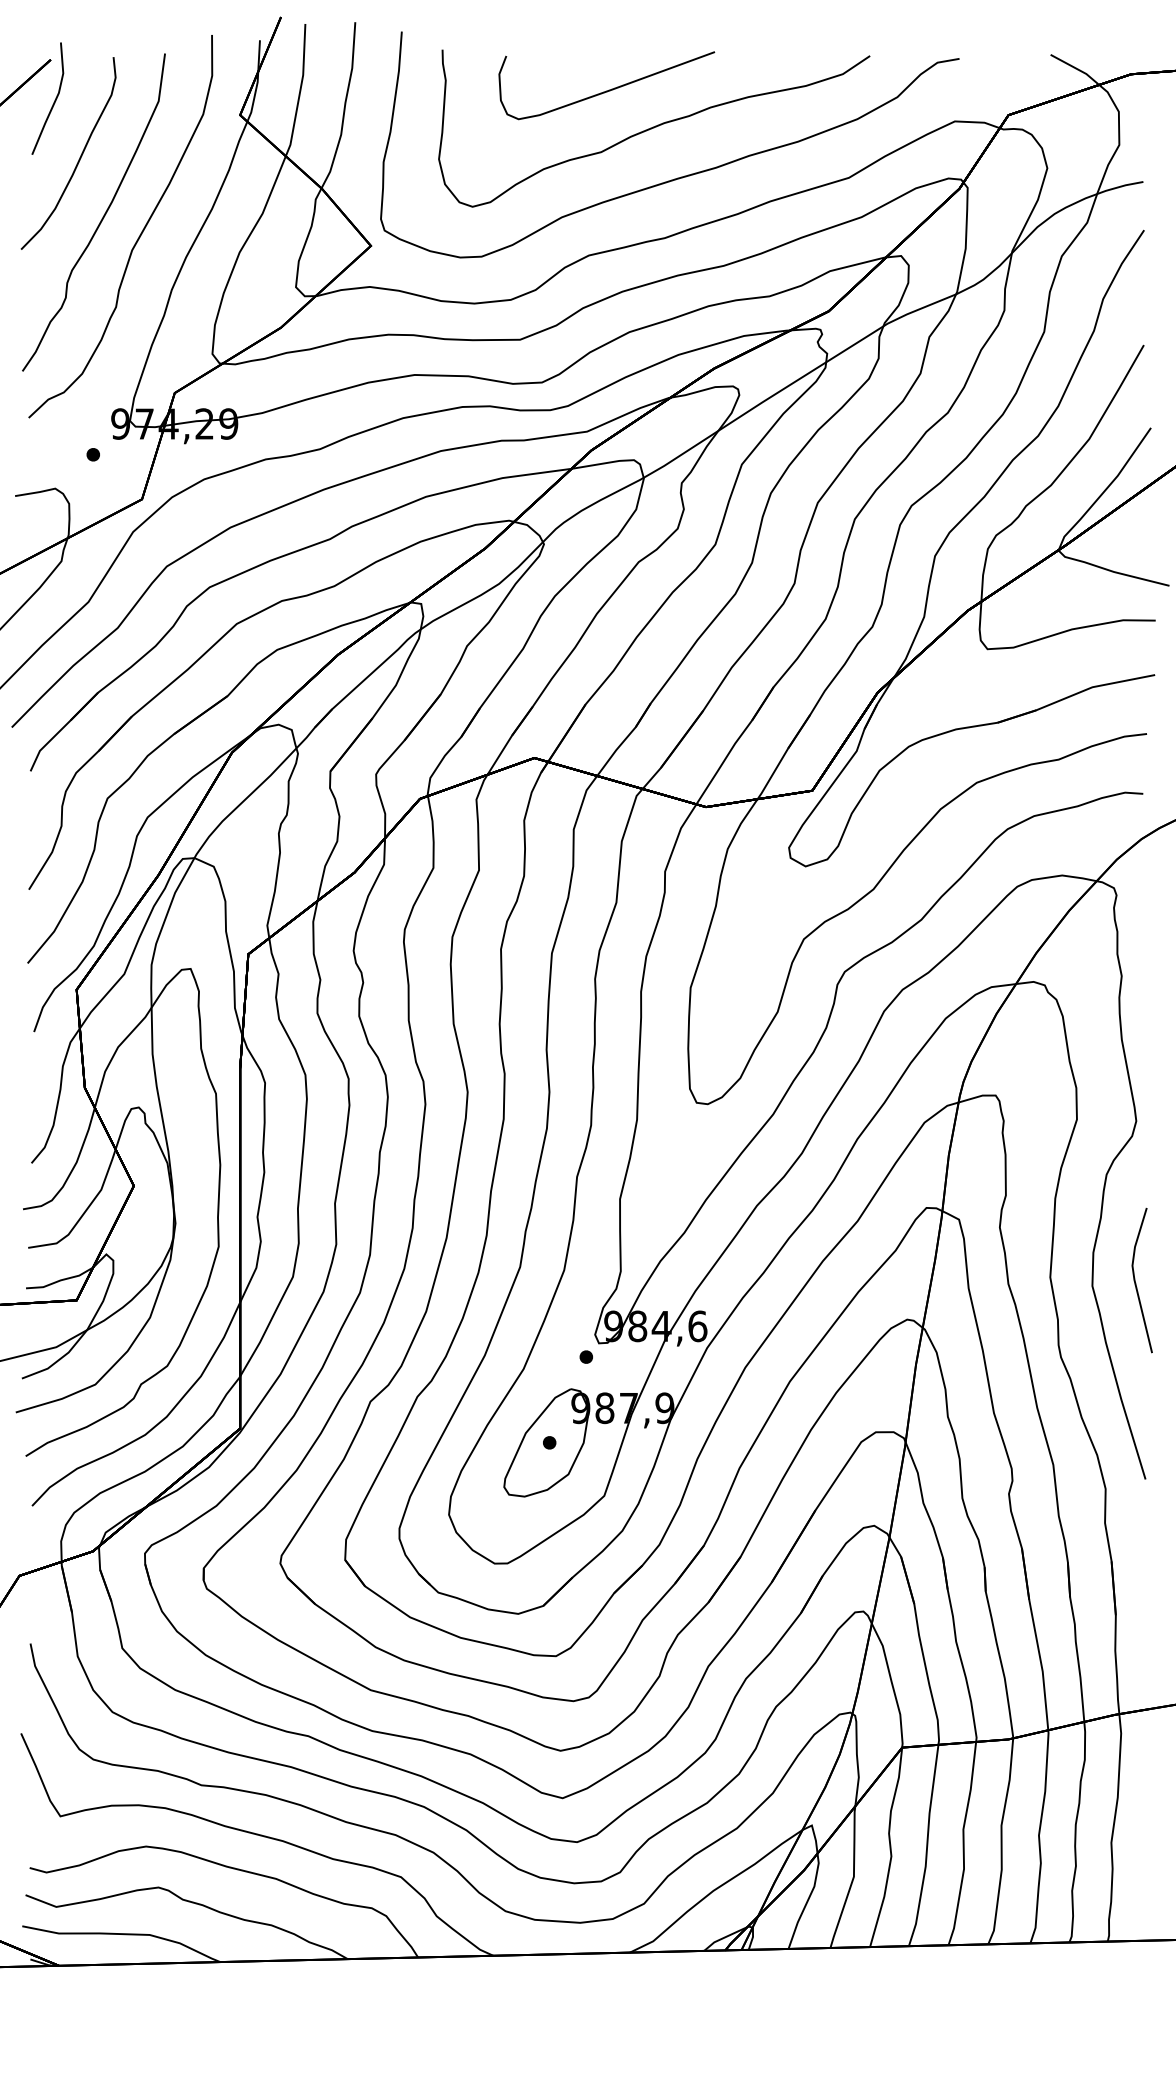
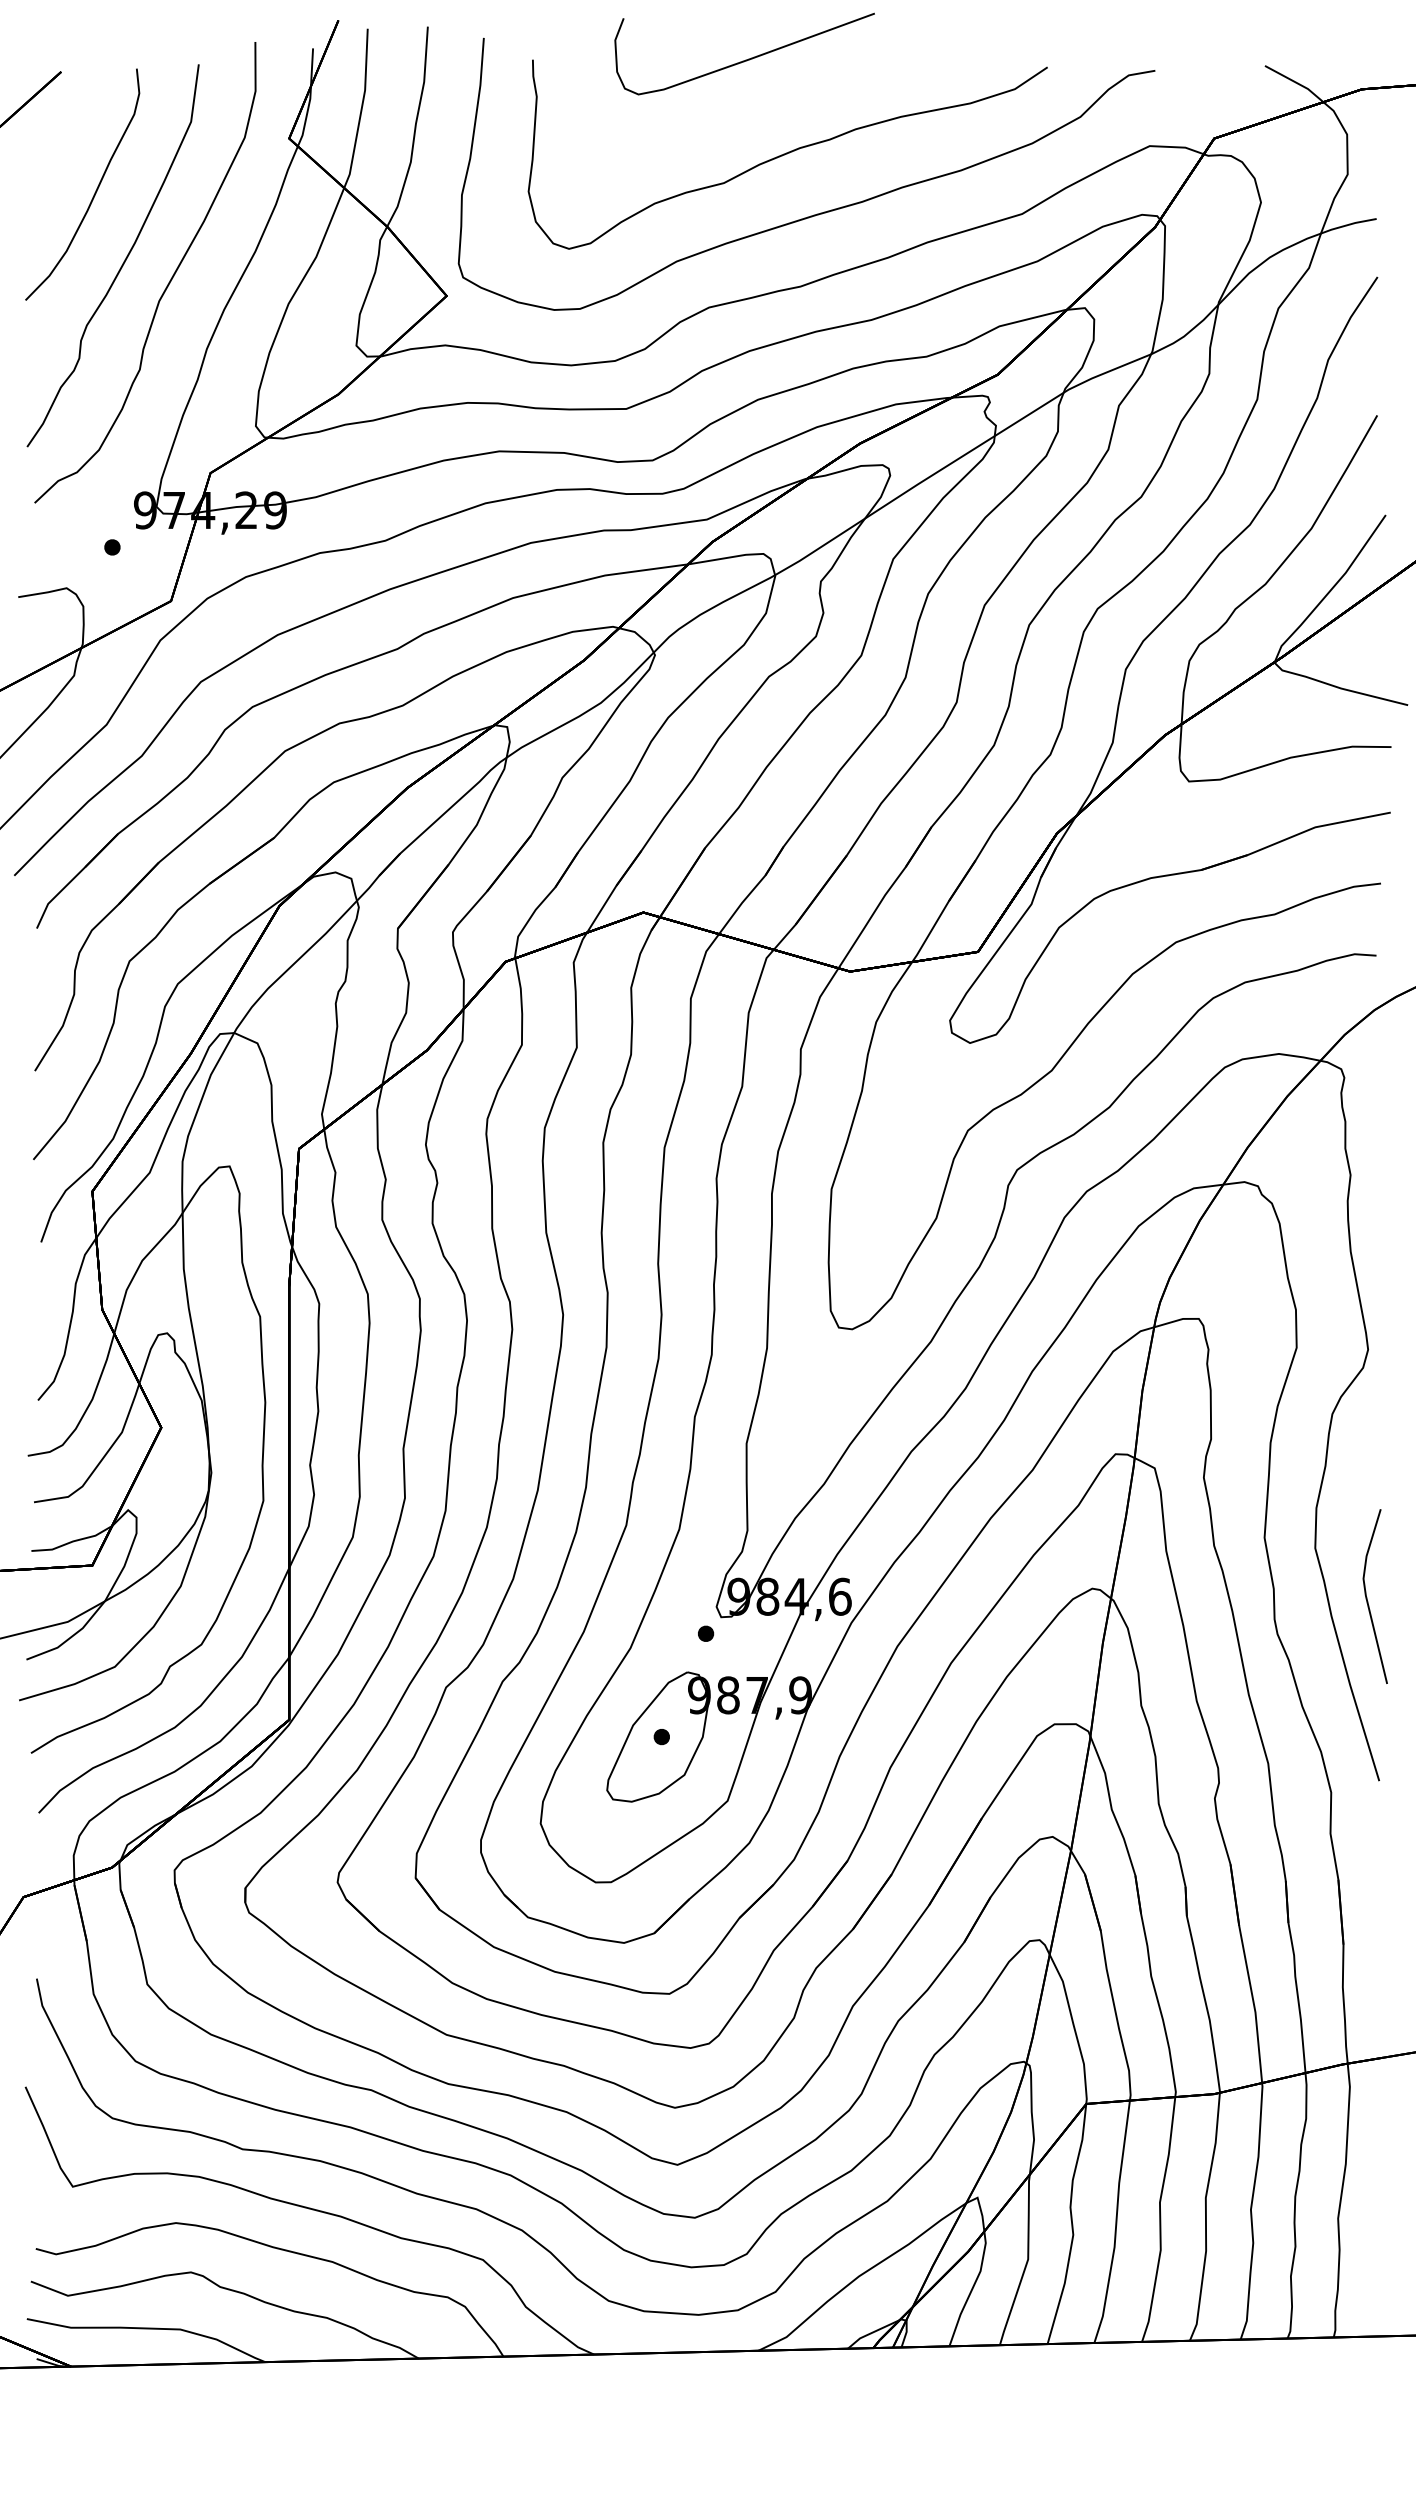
curve: (607, 90) -> (745, 59), moved
line: (54, 100) -> (65, 121), removed
line: (1135, 1281) -> (1367, 1597), moved

